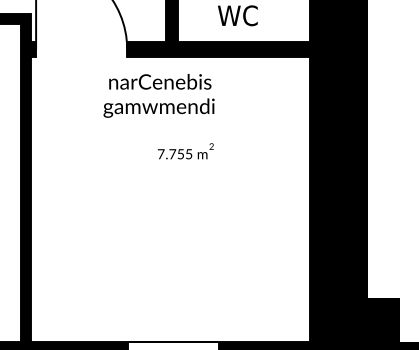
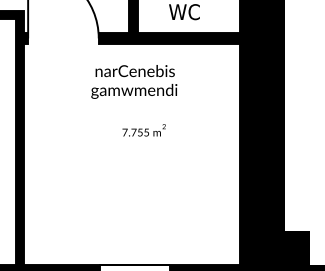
text: (158, 95) -> (133, 81), moved
text: (185, 151) -> (143, 130), moved

